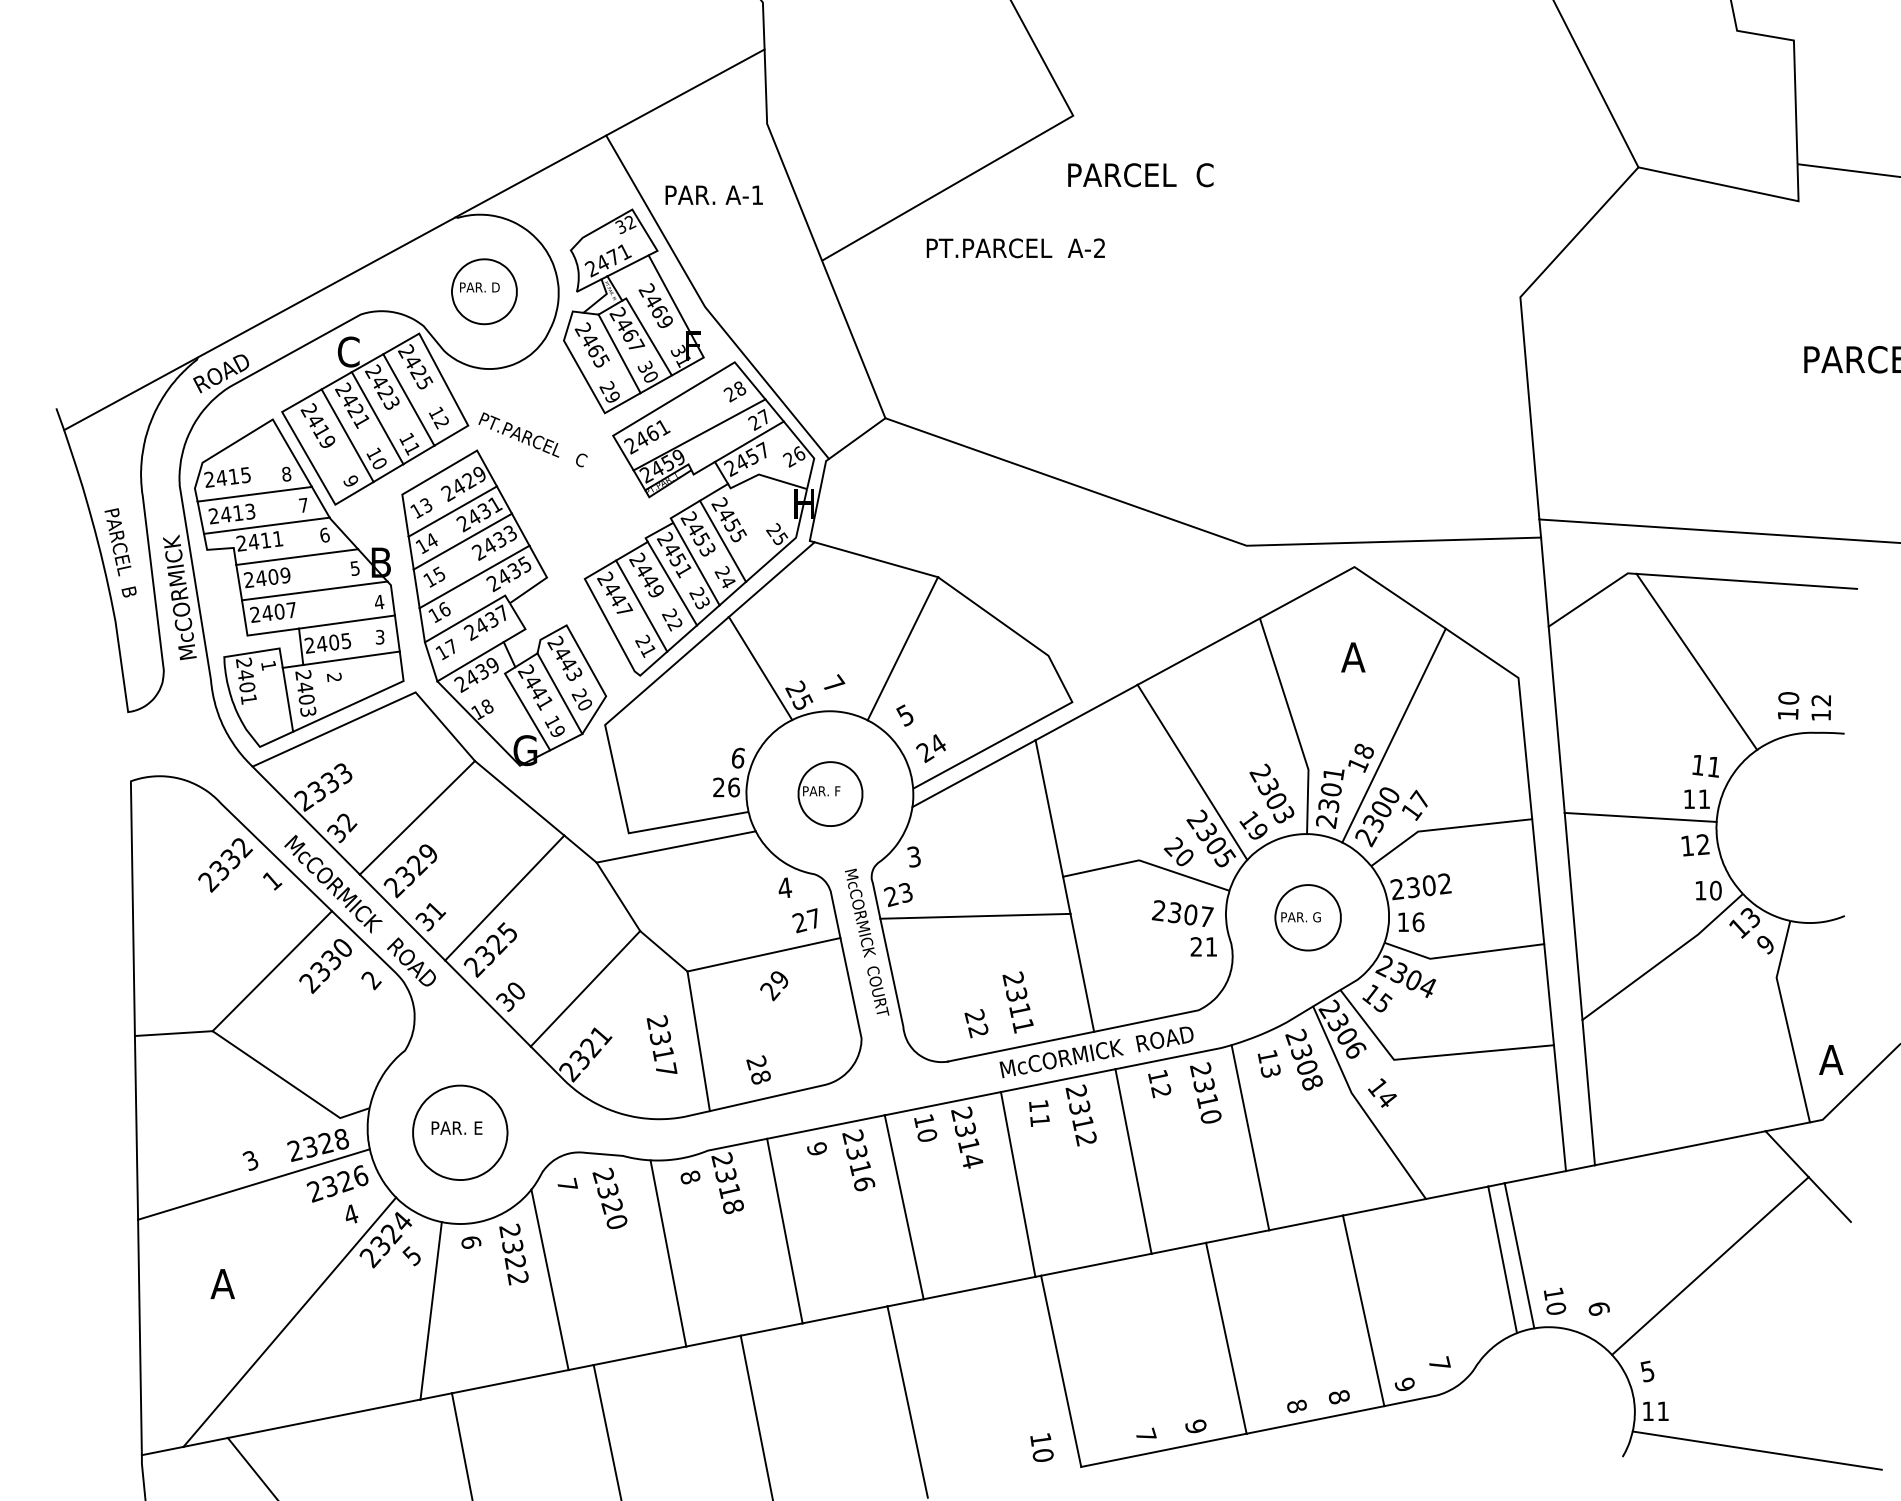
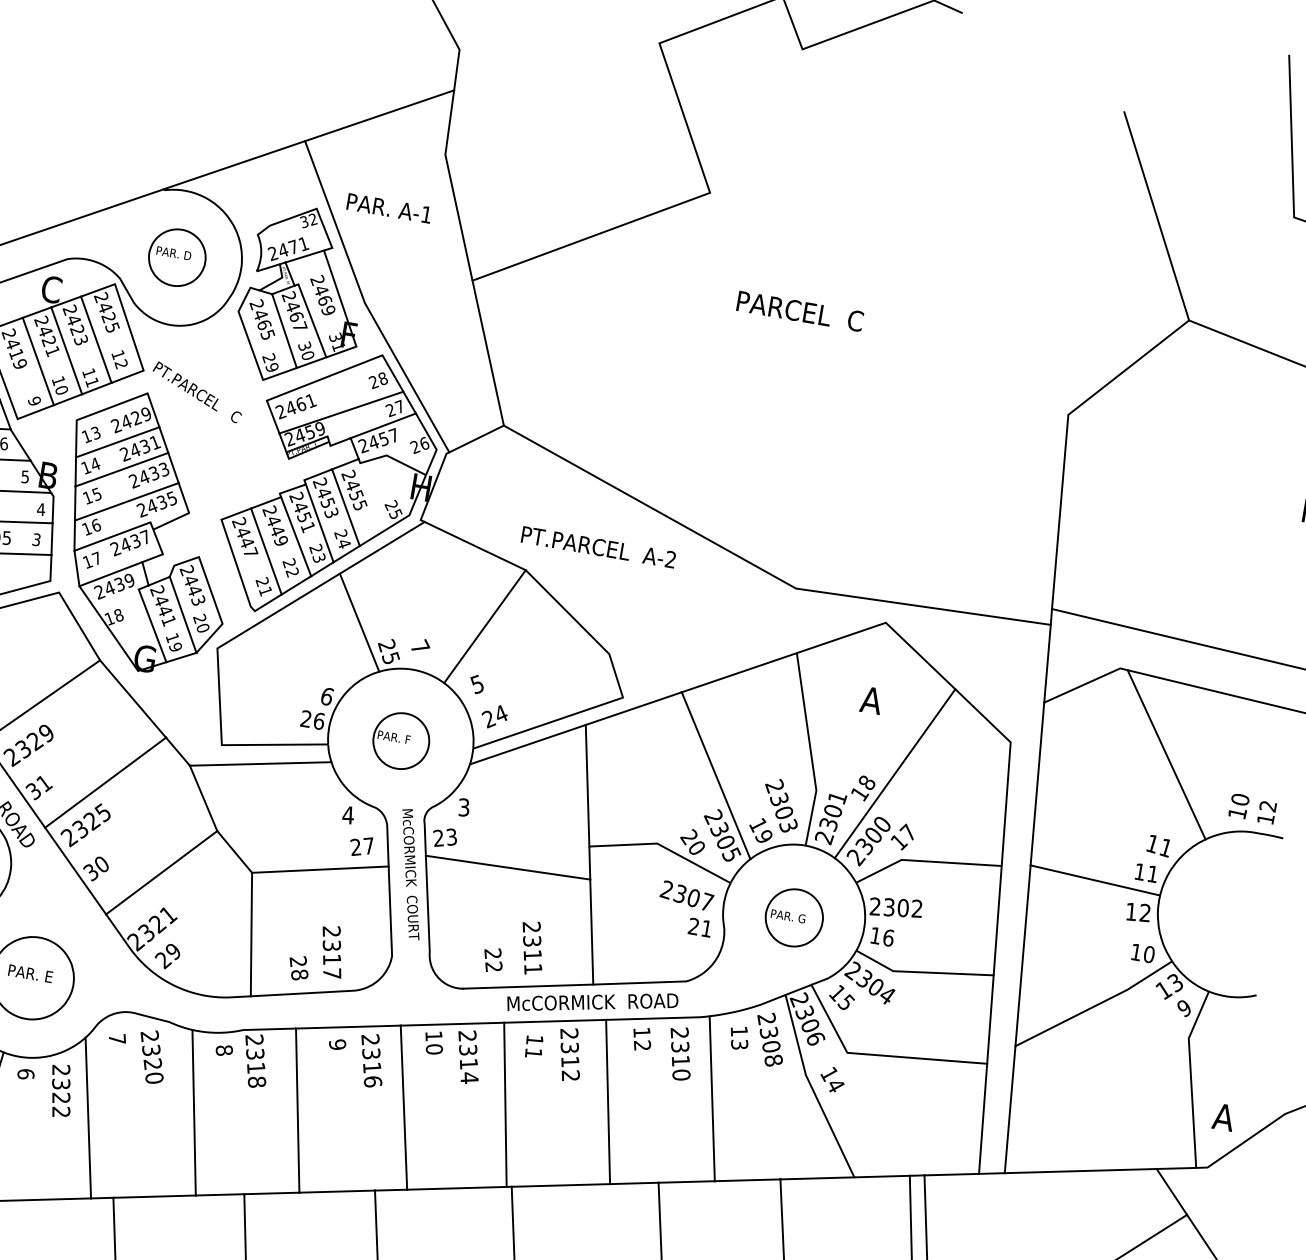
text: (1140, 175) -> (799, 311), moved
text: (1015, 248) -> (598, 547), moved
text: (774, 986) -> (167, 956), moved
text: (661, 1044) -> (331, 951), moved

